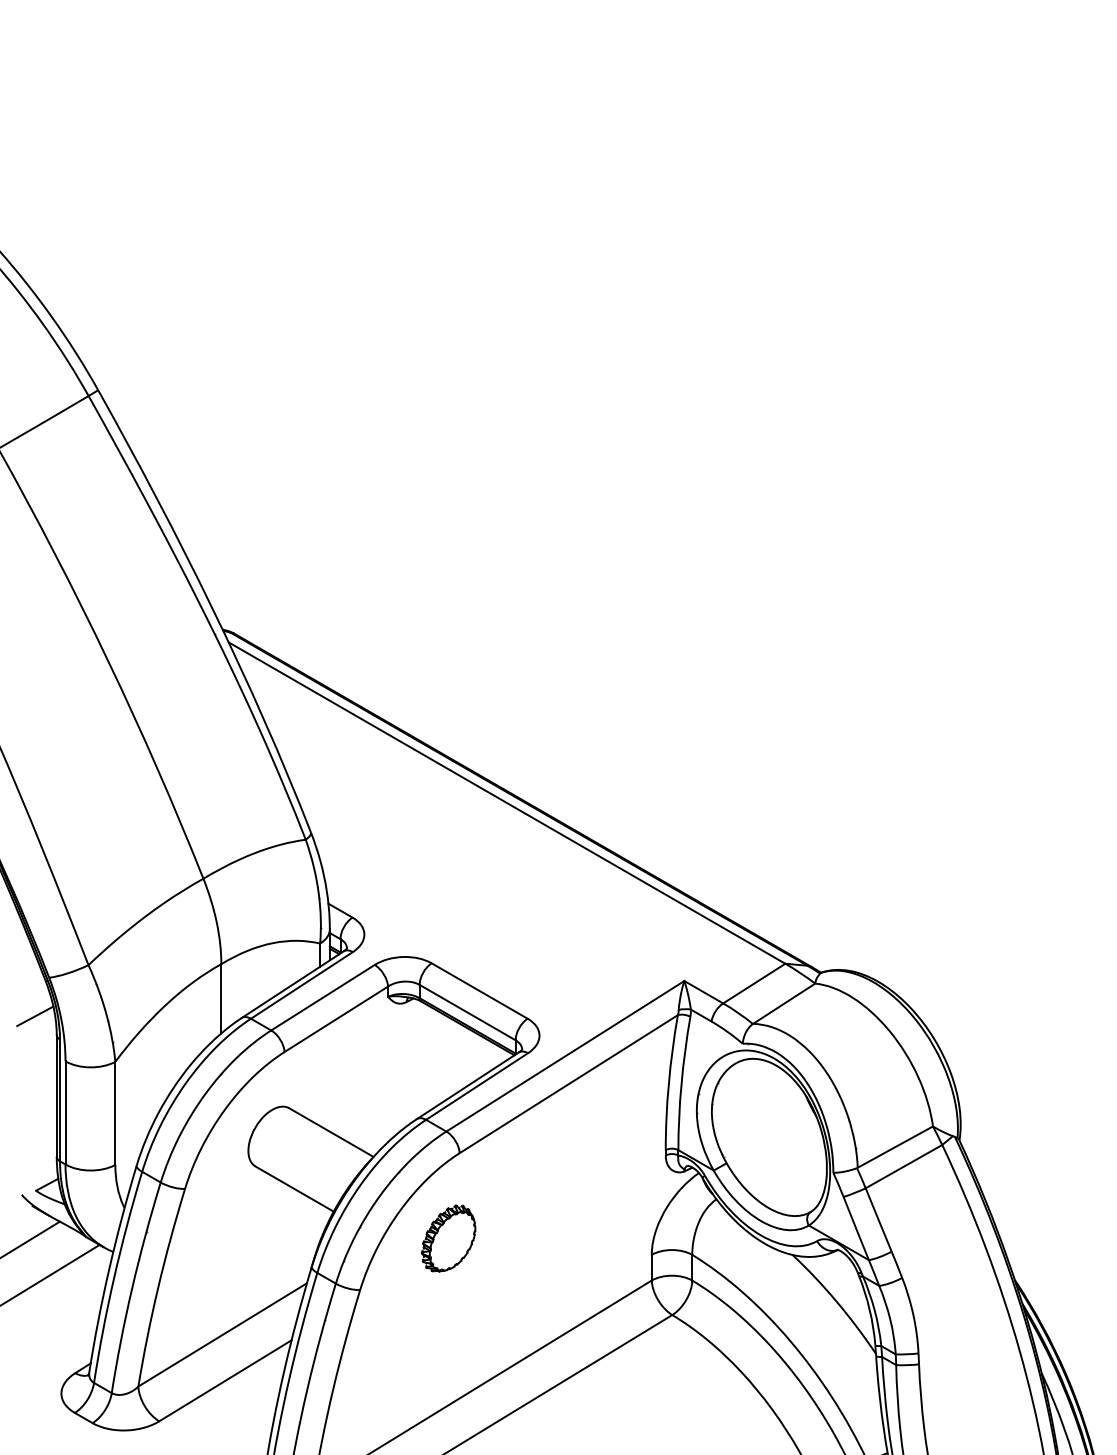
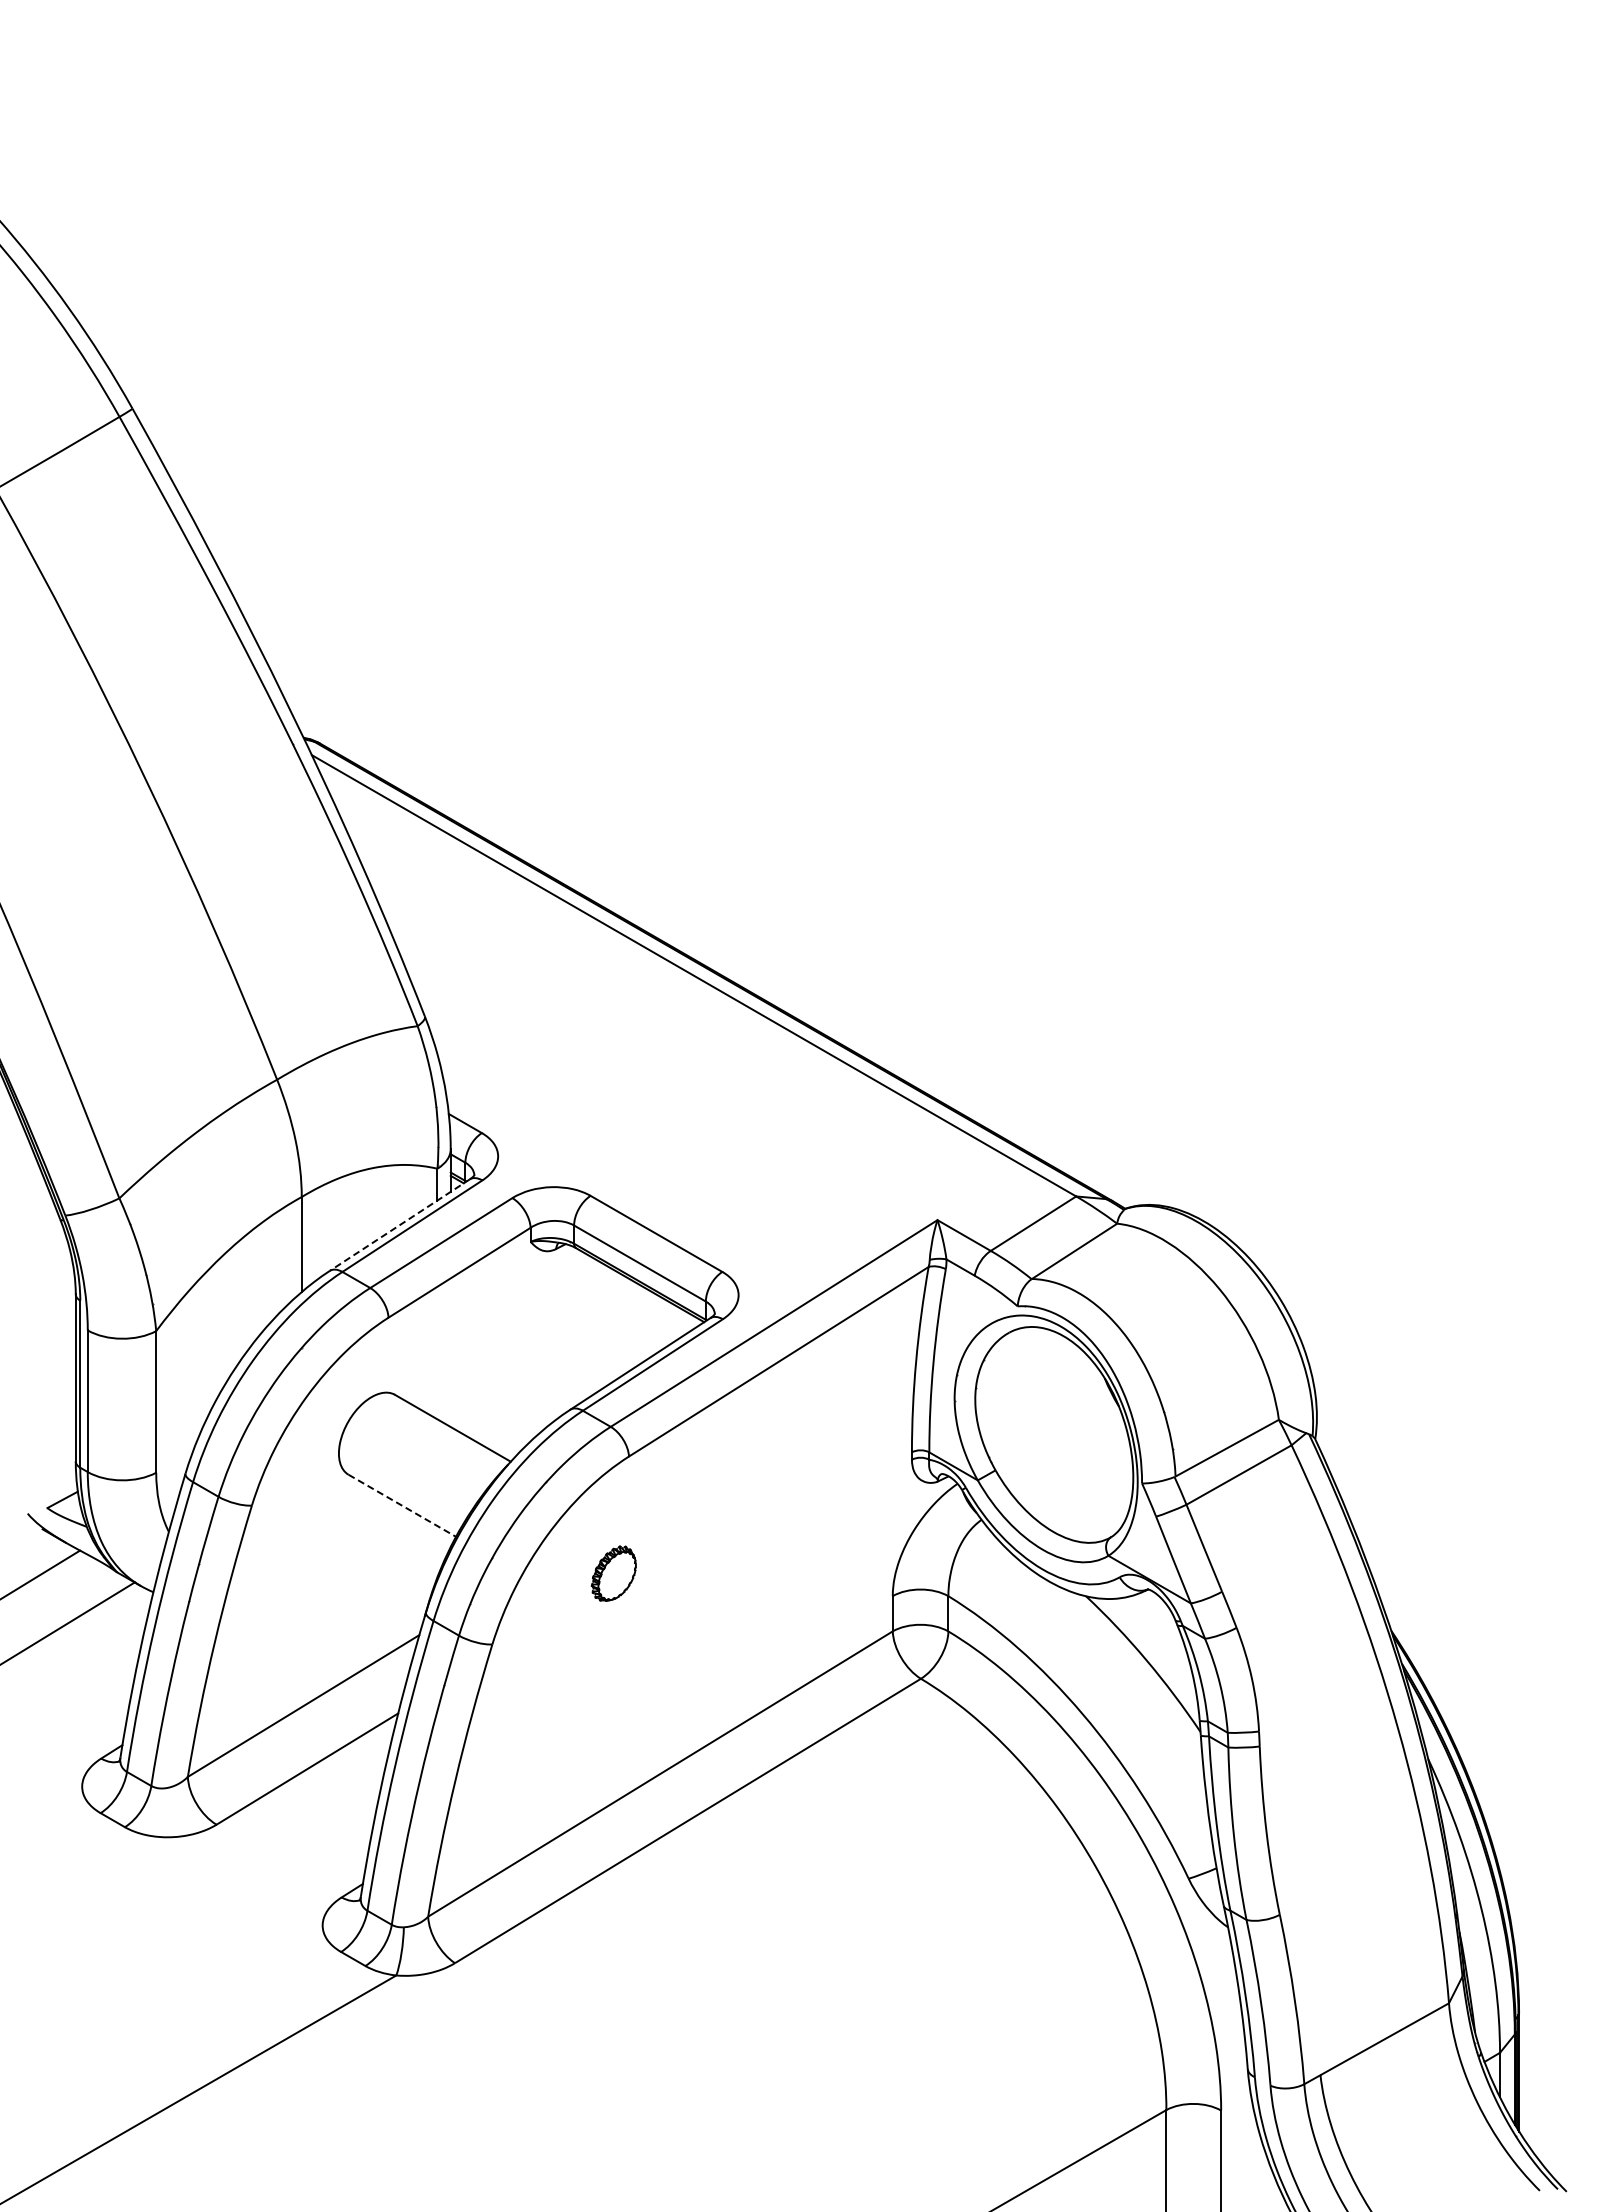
line: (292, 984) -> (399, 1225), solid -> dashed
line: (35, 1016) -> (46, 1268), removed
line: (294, 1189) -> (402, 1506), solid -> dashed
part: (448, 1238) -> (613, 1573), size x0.6

